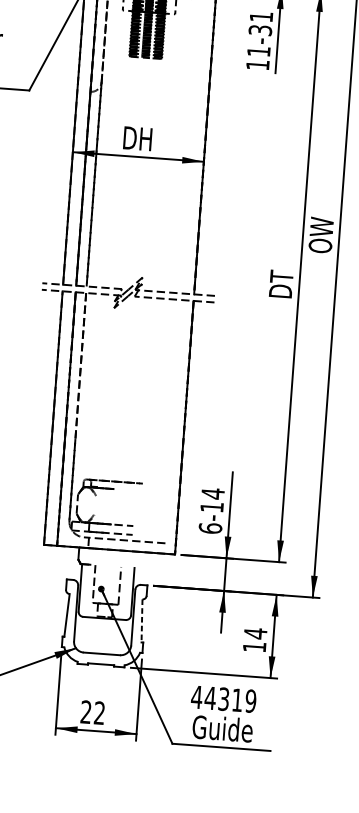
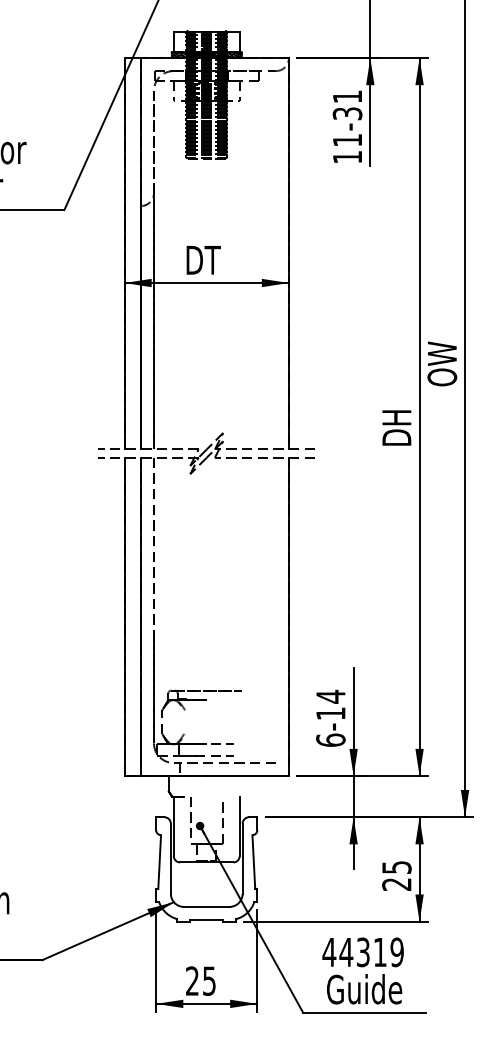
text: (144, 139) -> (212, 260), DH -> DT
text: (281, 275) -> (396, 418), DT -> DH
line: (141, 621) -> (253, 862), dashed -> solid
text: (254, 639) -> (396, 875), 14 -> 25
text: (99, 712) -> (209, 980), 22 -> 25

